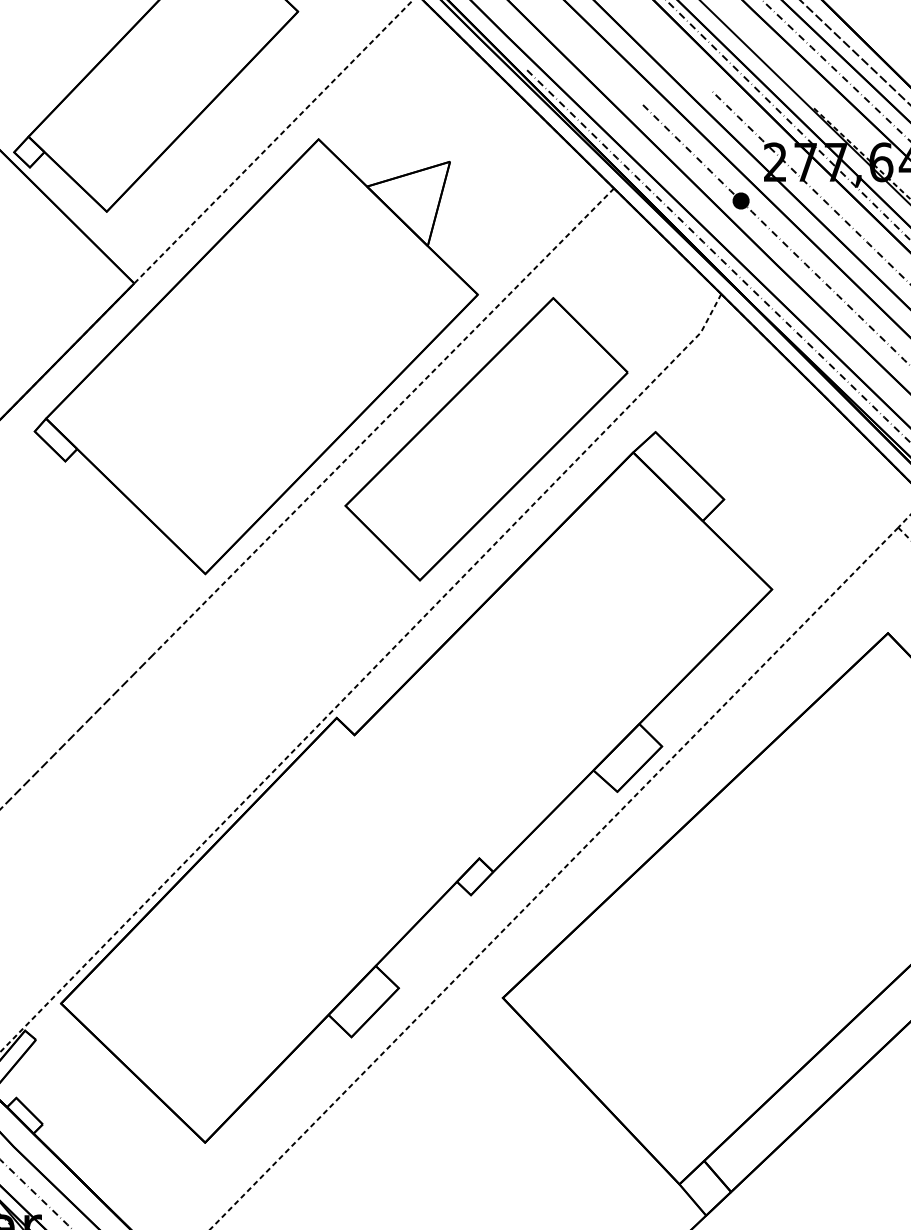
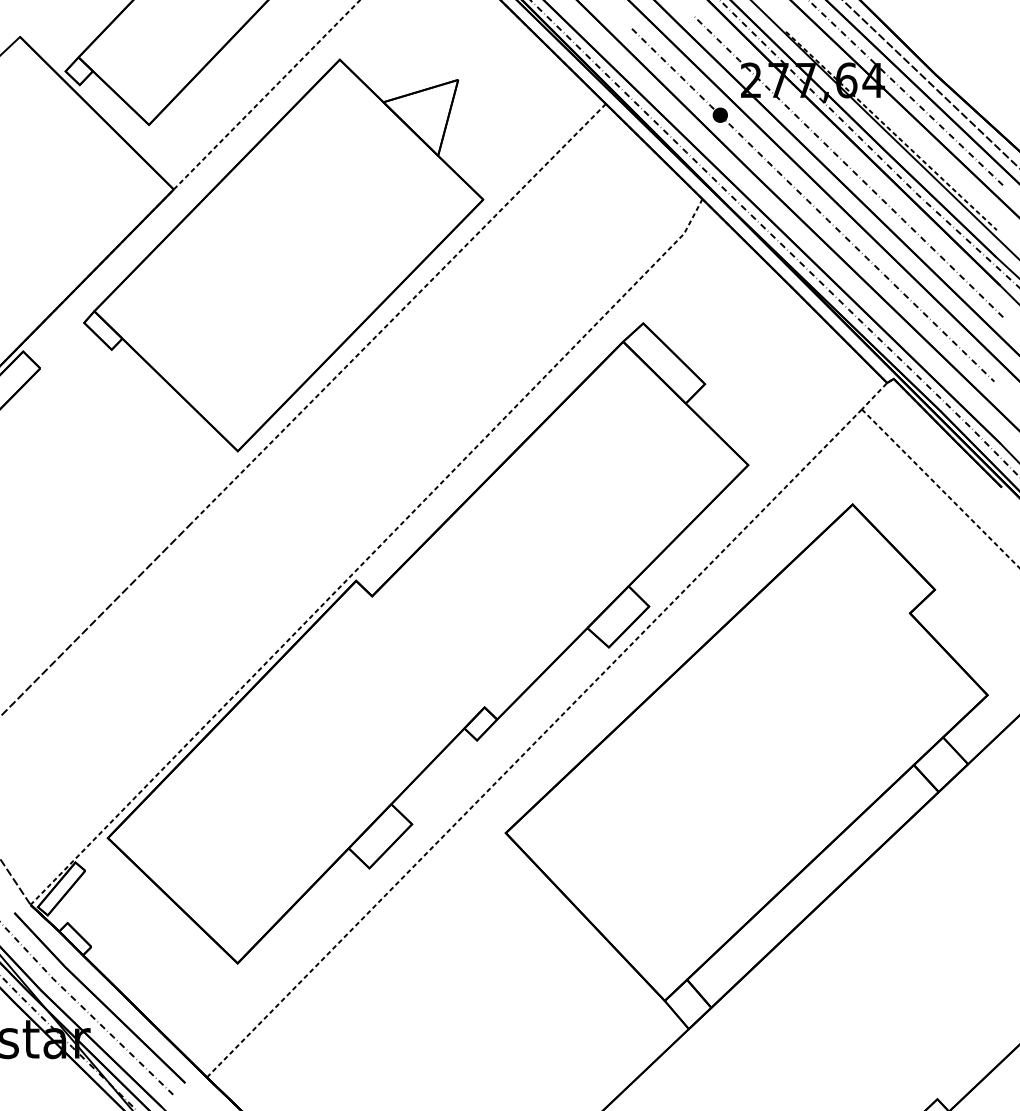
part: (485, 438) -> (490, 329), removed

